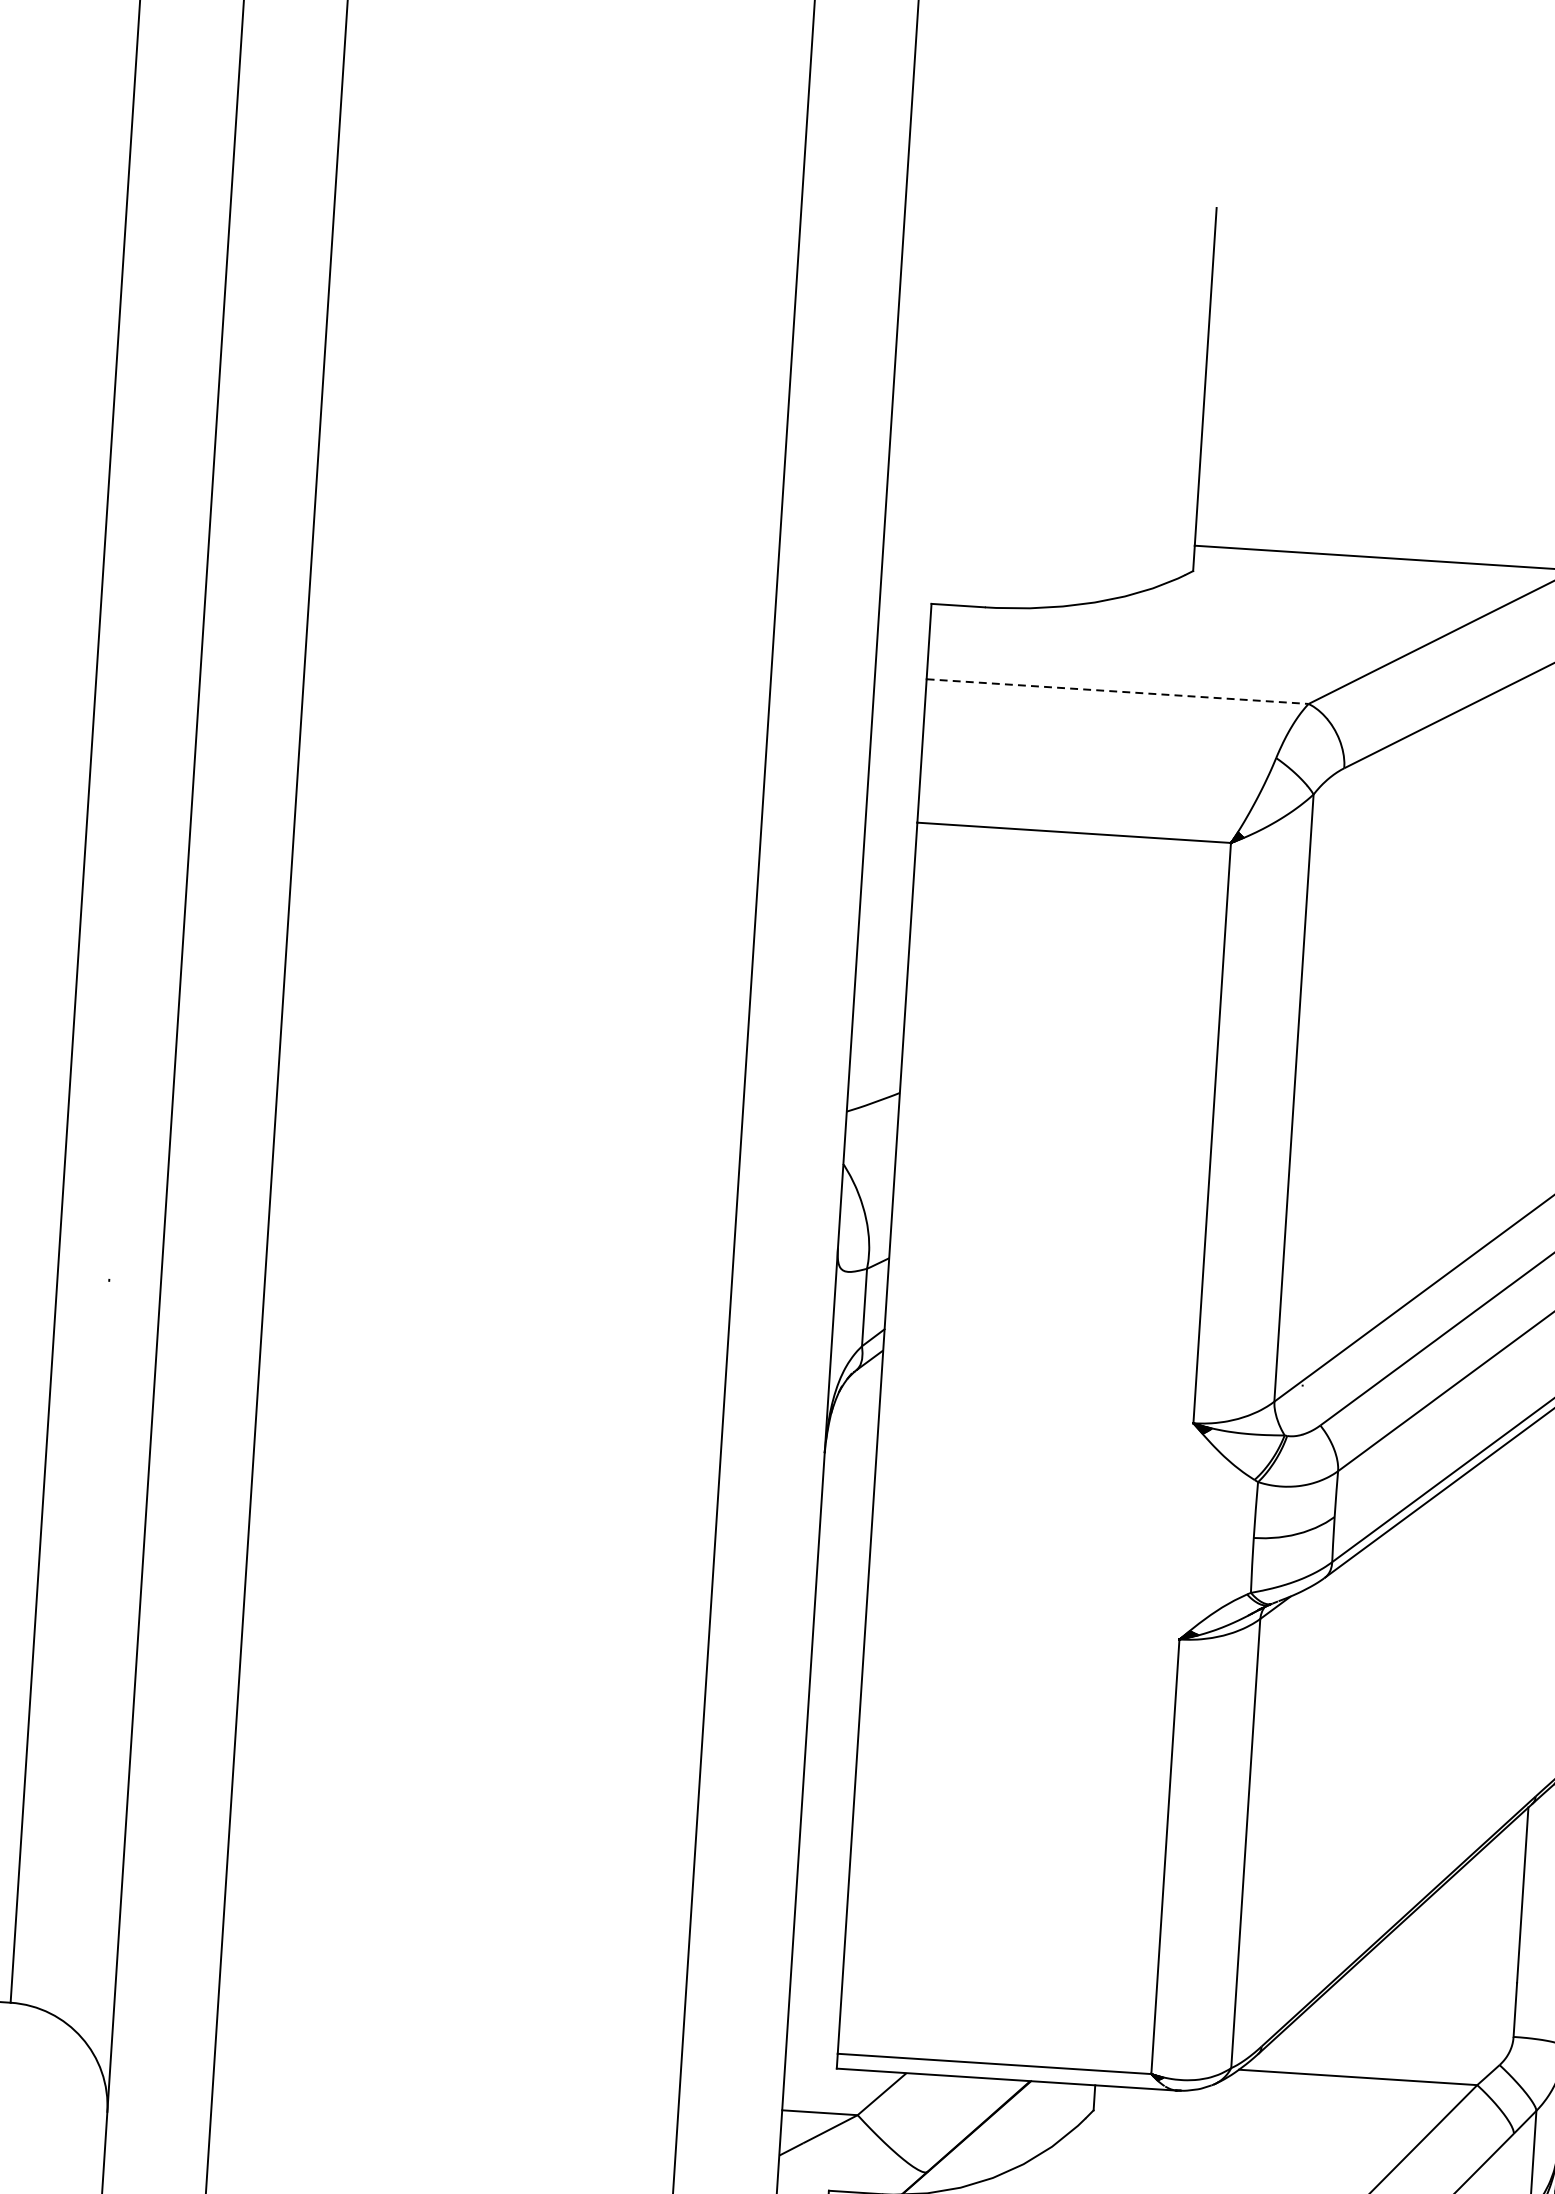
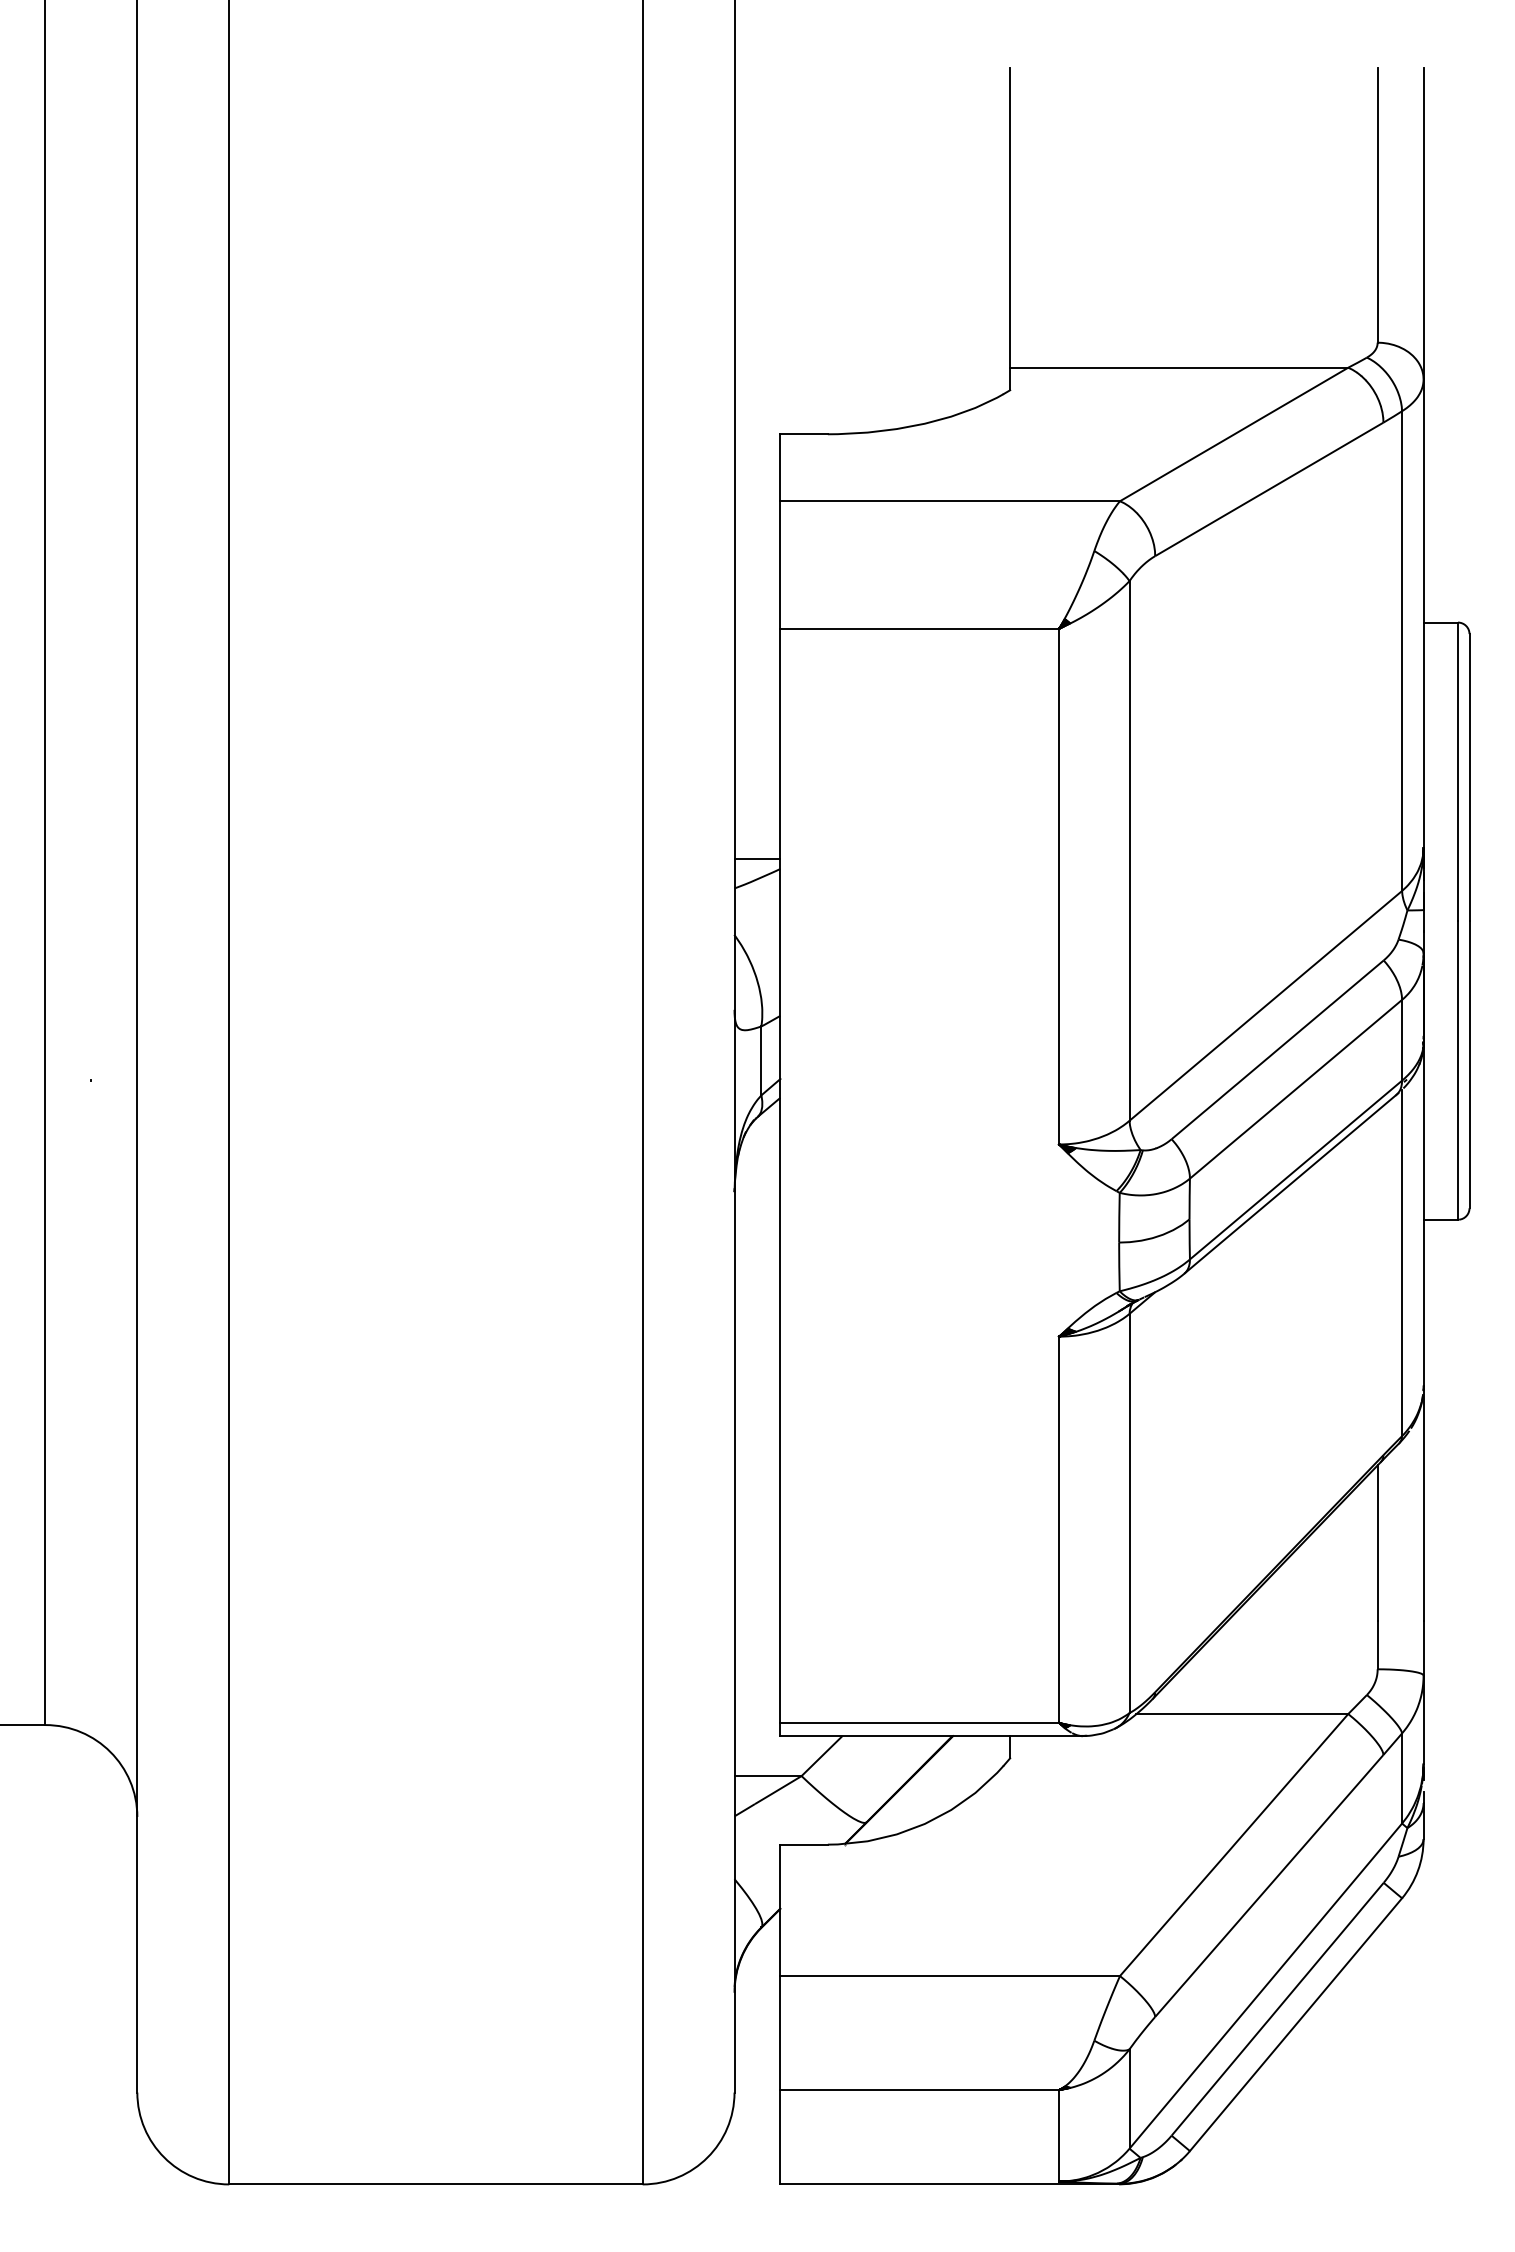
line: (1117, 691) -> (950, 501), dashed -> solid
line: (874, 1079) -> (757, 858), added

